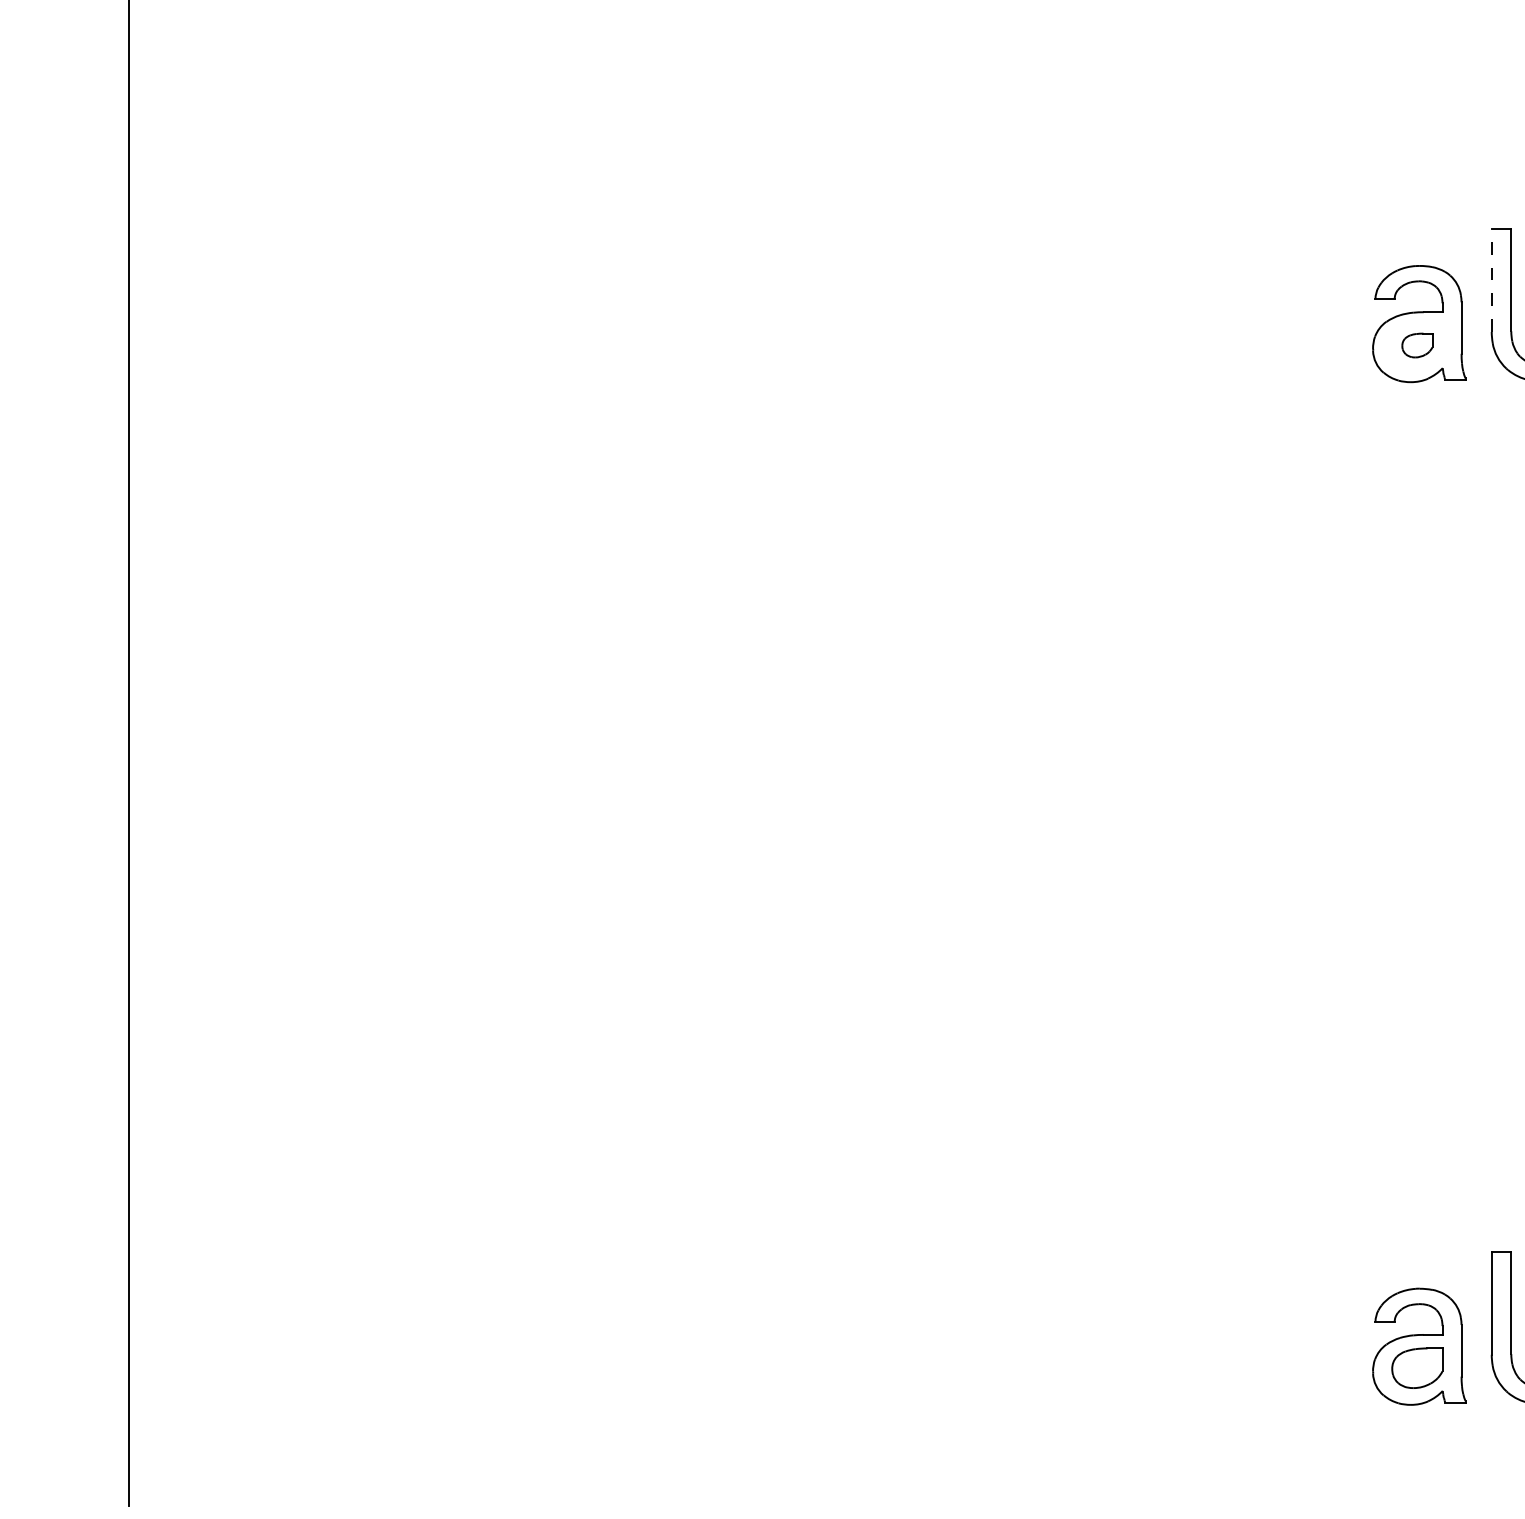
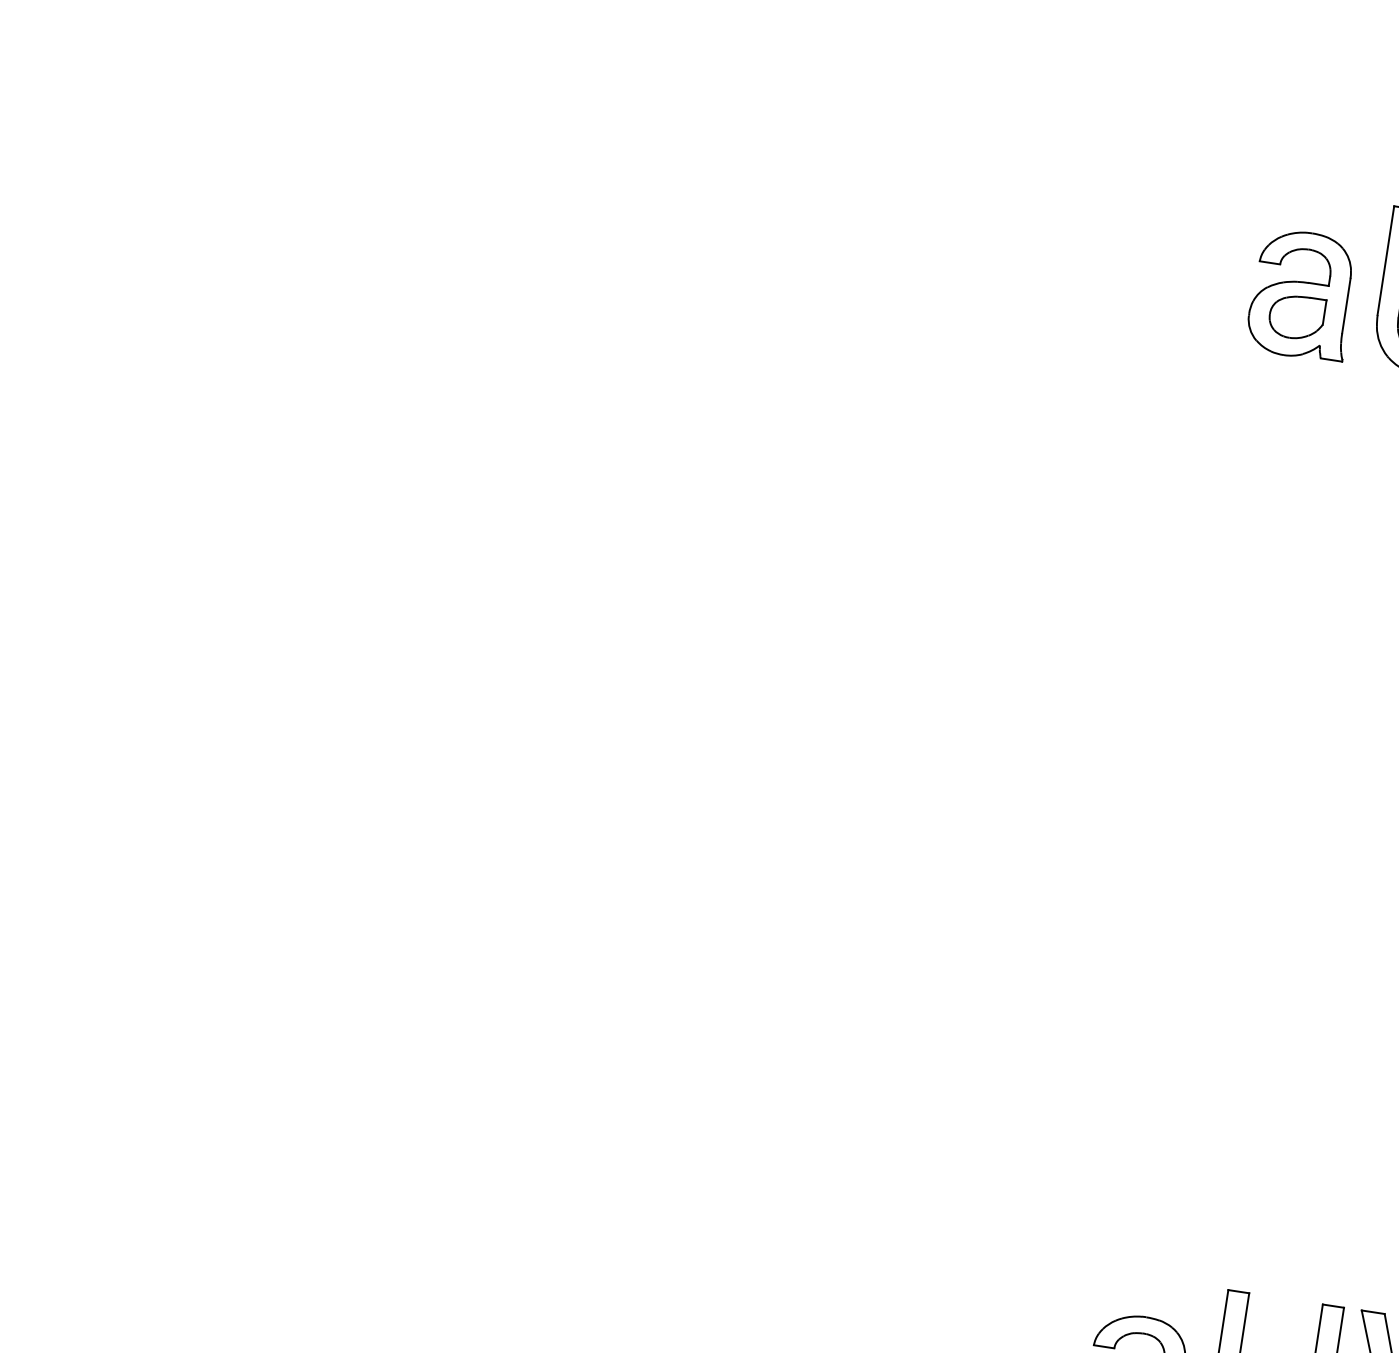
line: (1491, 280) -> (1385, 260), dashed -> solid
part: (1417, 345) -> (1296, 317), size x1.67

